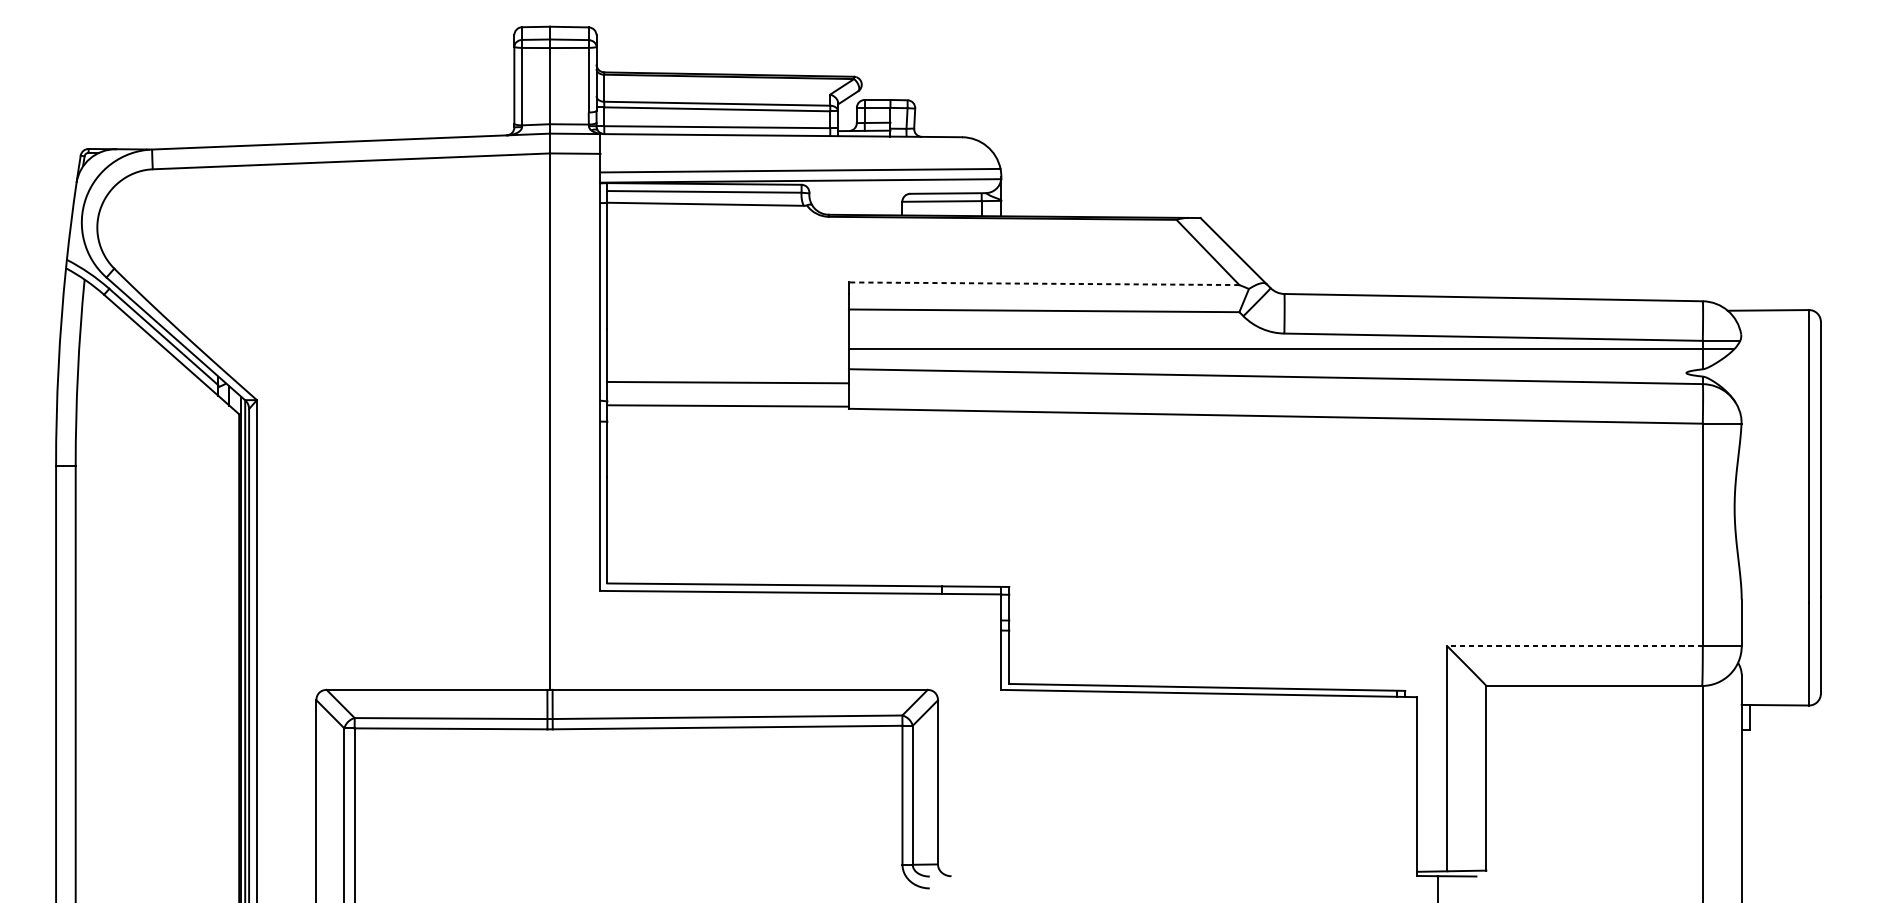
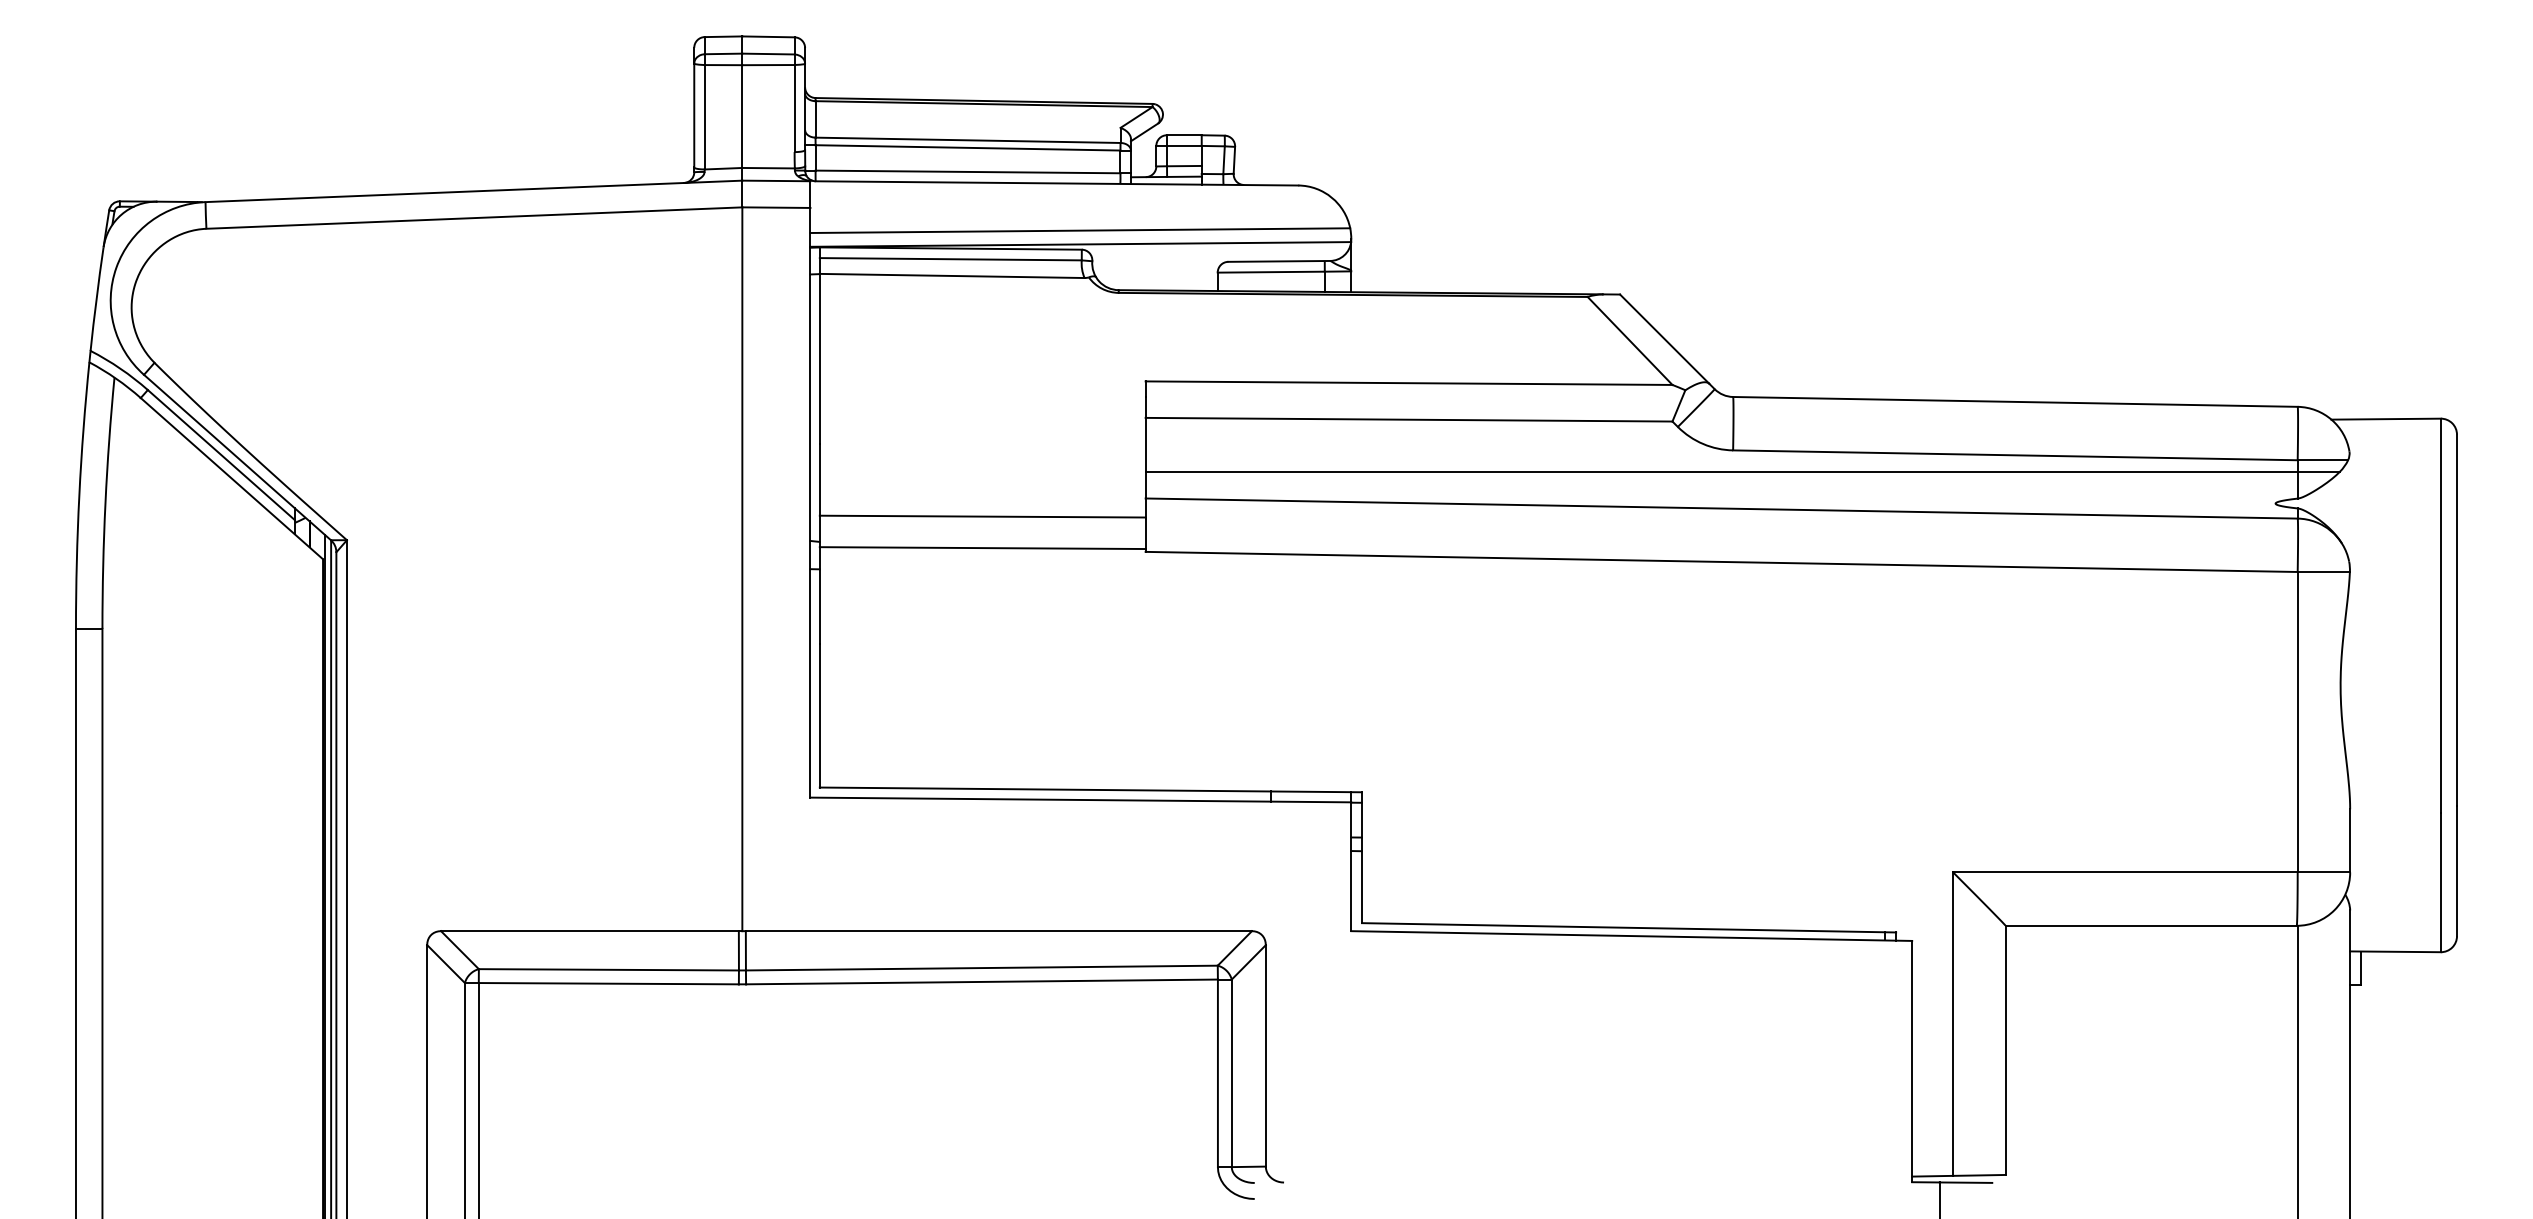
line: (1043, 283) -> (1408, 383), dashed -> solid
line: (1574, 646) -> (2124, 872), dashed -> solid

